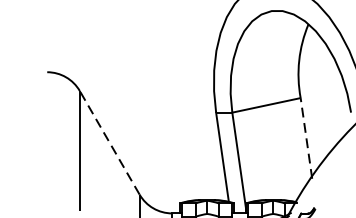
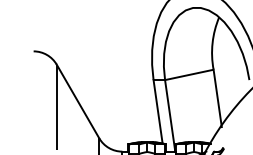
line: (306, 138) -> (217, 98), dashed -> solid
line: (108, 142) -> (77, 101), dashed -> solid

